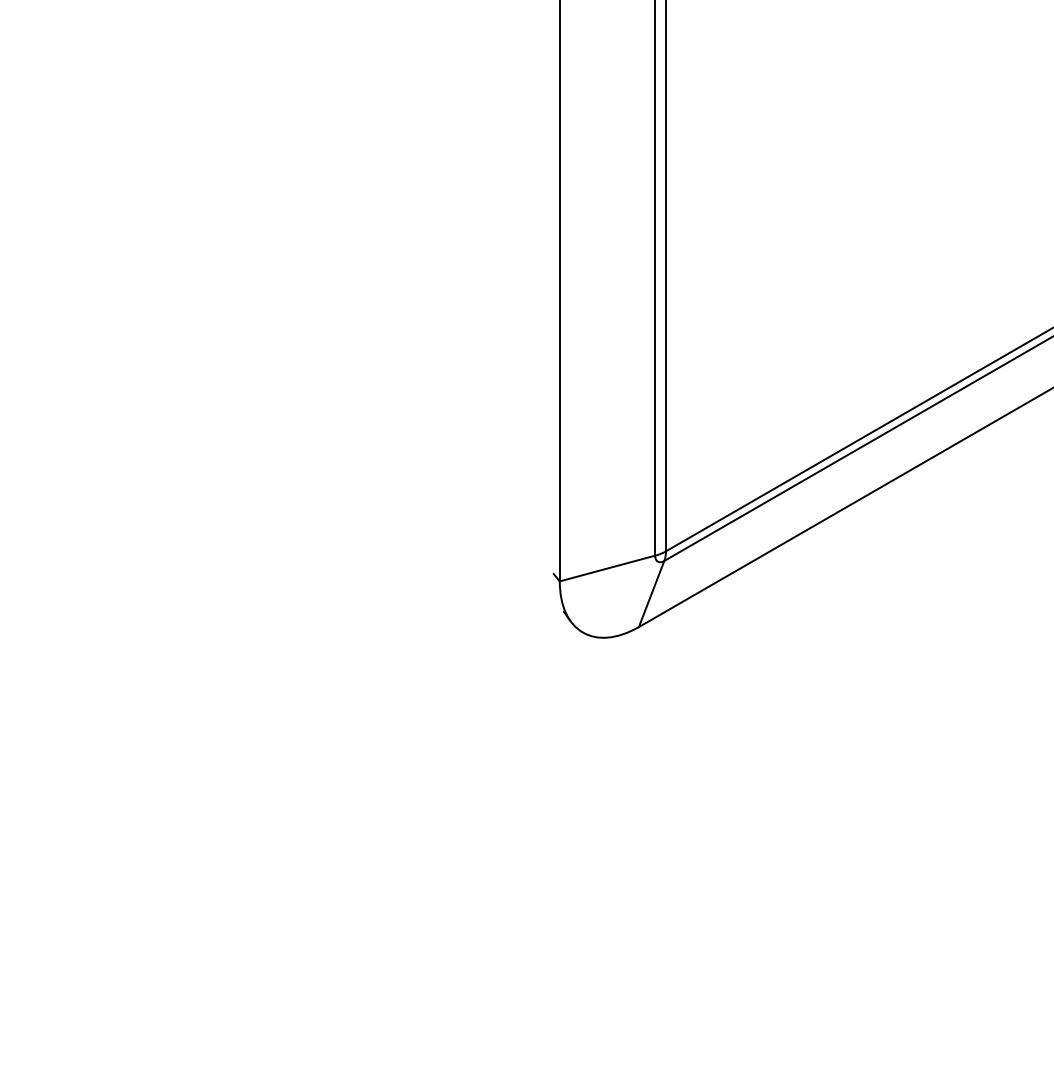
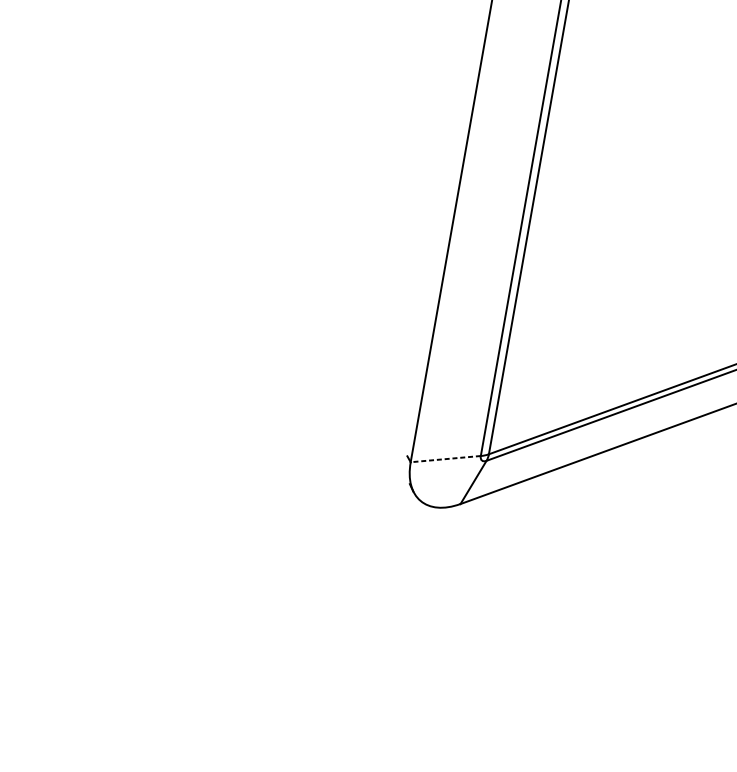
line: (607, 568) -> (445, 459), solid -> dashed

